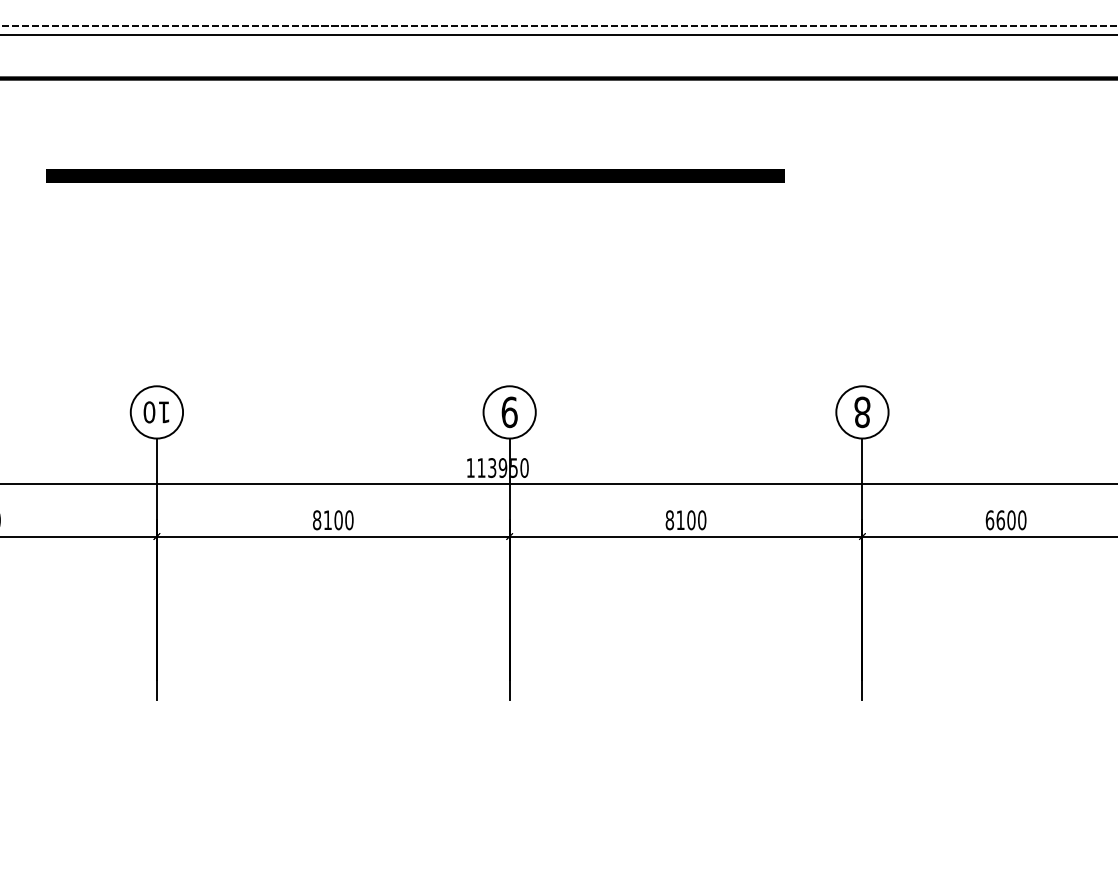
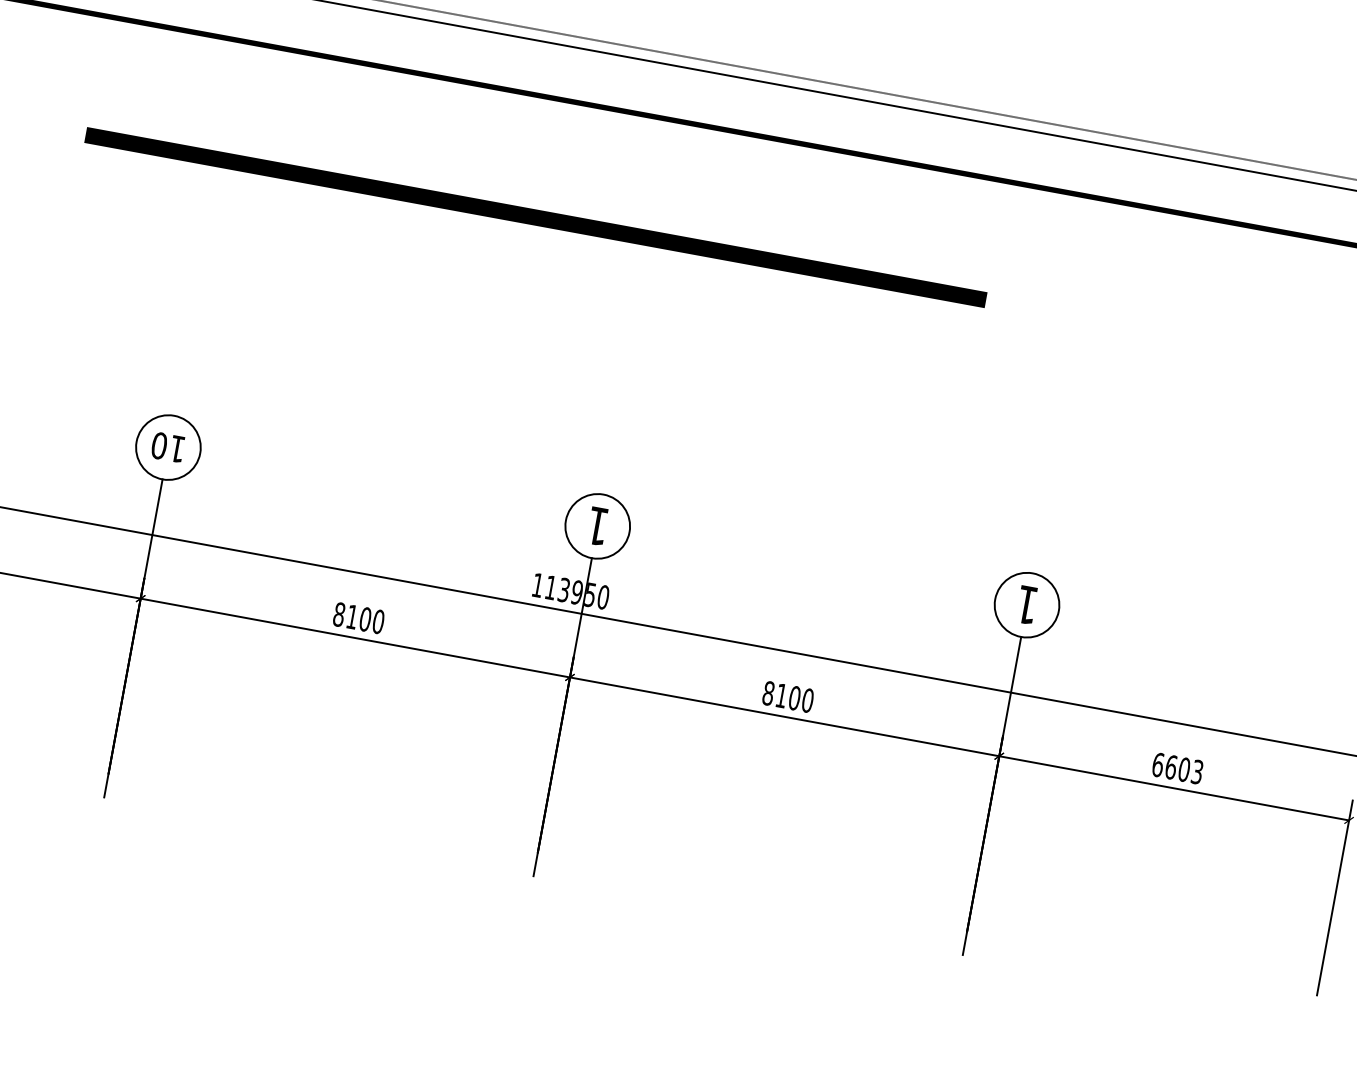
text: (509, 412) -> (597, 526), 9 -> 1
text: (862, 412) -> (1027, 605), 8 -> 1
text: (1022, 520) -> (1197, 772), 6600 -> 6603

